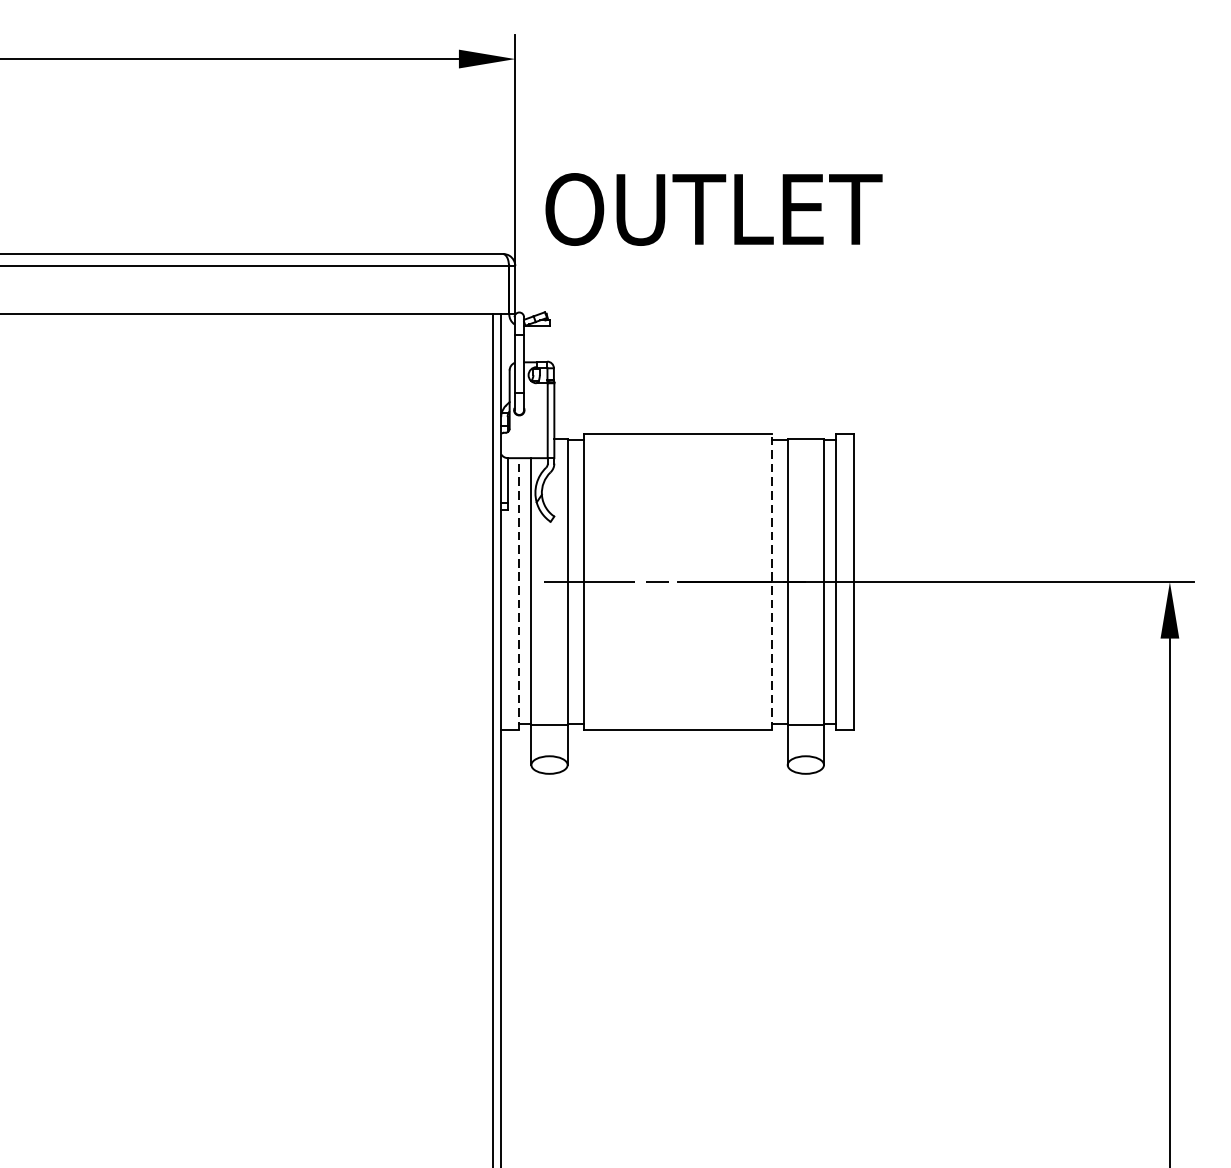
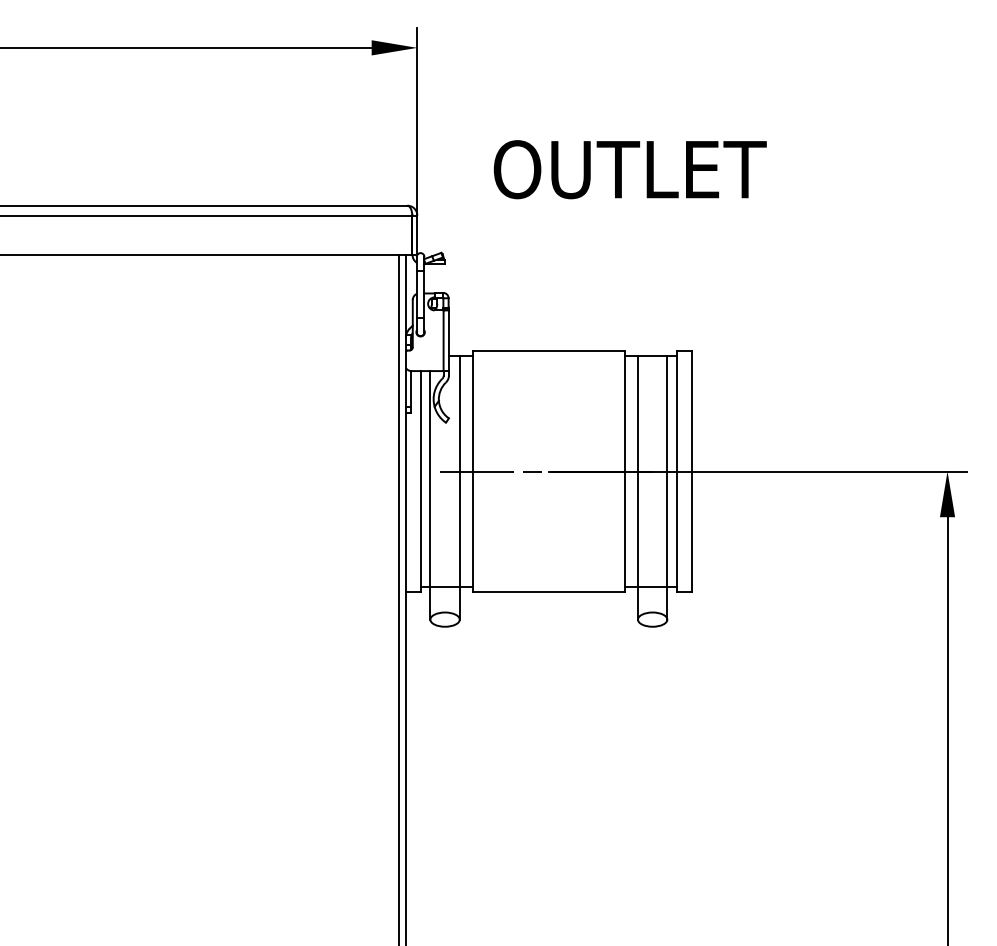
text: (713, 209) -> (629, 169), moved
line: (771, 582) -> (624, 471), dashed -> solid
line: (519, 593) -> (420, 480), dashed -> solid

